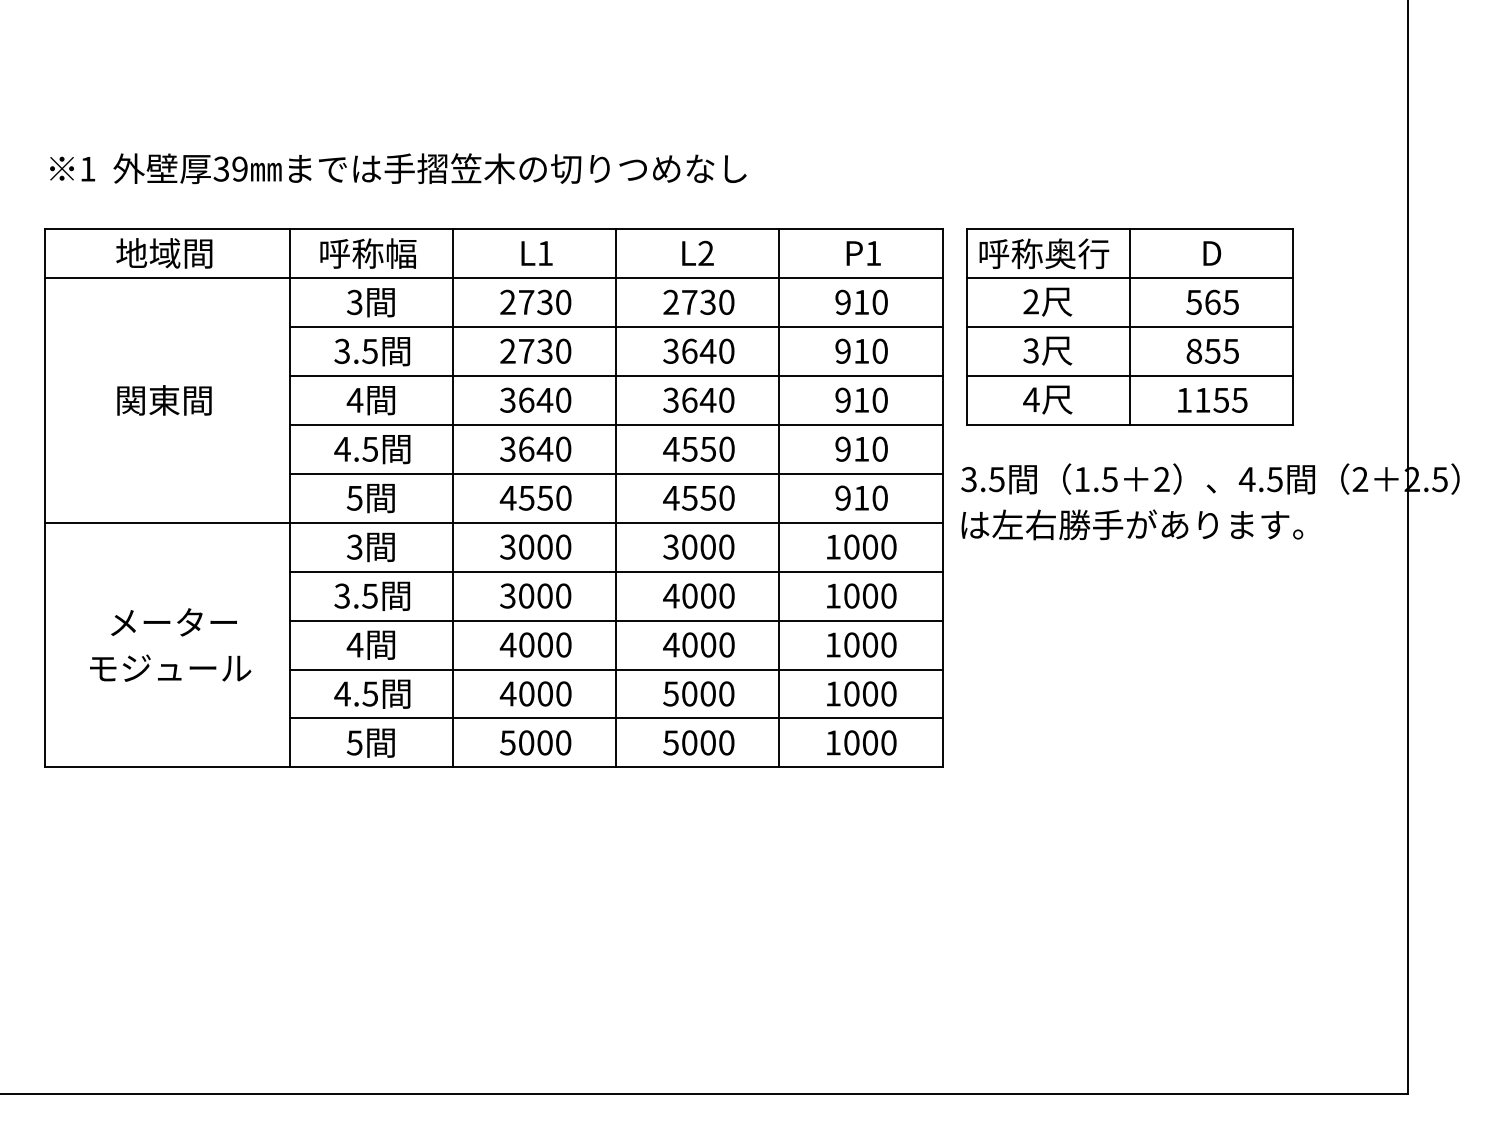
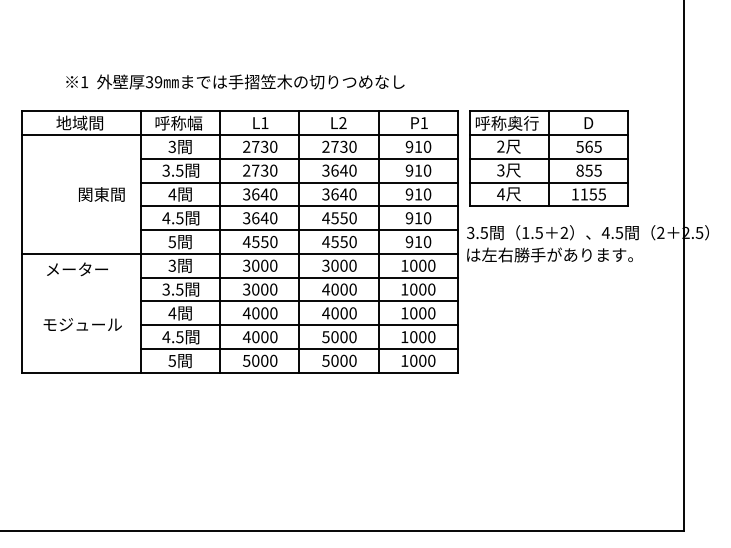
text: (398, 167) -> (235, 81), moved
text: (163, 400) -> (101, 194), moved
text: (174, 622) -> (77, 269), moved

